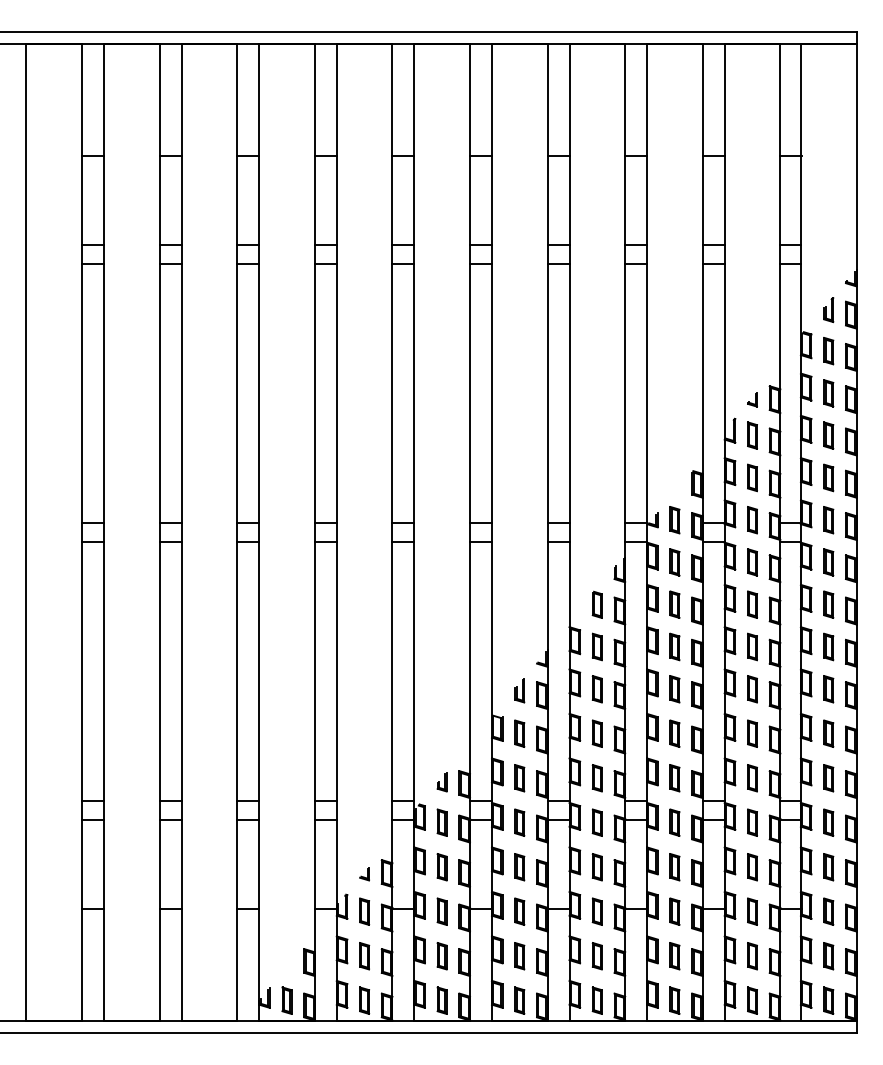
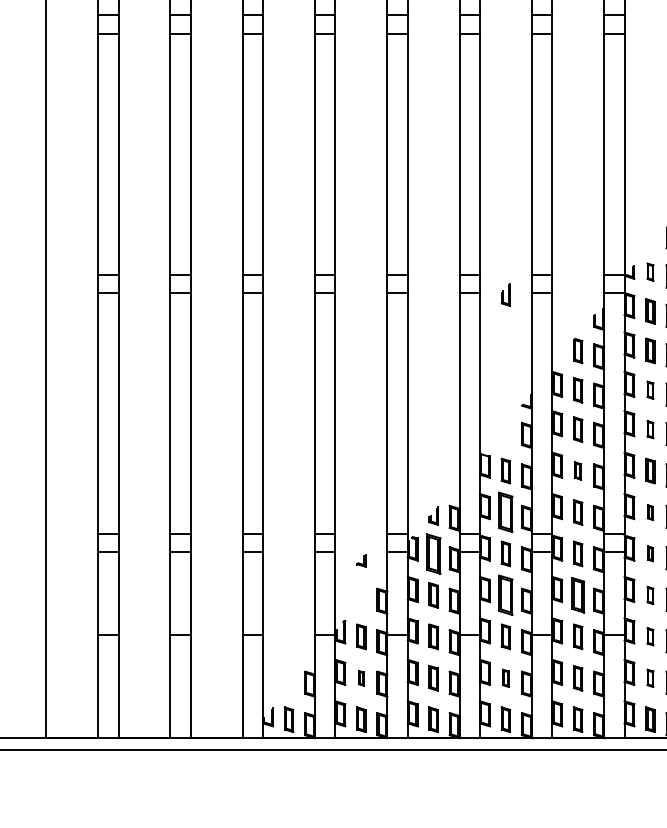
part: (674, 520) -> (650, 272), size x0.7
part: (674, 646) -> (650, 389), size x0.7
part: (674, 689) -> (650, 429), size x0.7
part: (519, 690) -> (505, 294), moved
part: (596, 733) -> (577, 470), size x0.7
part: (519, 778) -> (505, 512), size x1.6
part: (674, 778) -> (650, 512), size x0.6
part: (441, 822) -> (433, 553), size x1.6
part: (674, 822) -> (650, 553), size x0.6
part: (519, 867) -> (505, 595), size x1.6
part: (596, 867) -> (577, 595), size x1.4
part: (674, 867) -> (650, 595), size x0.7
part: (364, 874) -> (361, 561), moved
part: (674, 911) -> (650, 636), size x0.7
part: (364, 956) -> (361, 678), size x0.6
part: (519, 956) -> (505, 678), size x0.7
part: (674, 956) -> (650, 678), size x0.7

